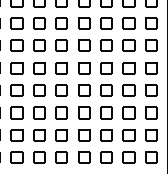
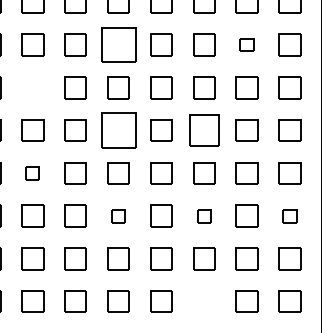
part: (61, 23) -> (117, 44), size x1.6
part: (128, 23) -> (246, 44), size x0.6
part: (16, 45) -> (31, 87), removed
part: (61, 68) -> (117, 131), size x1.6
part: (106, 68) -> (204, 131), size x1.4
part: (16, 90) -> (31, 173), size x0.6
part: (61, 112) -> (117, 215), size x0.6
part: (106, 112) -> (204, 215), size x0.6
part: (151, 112) -> (290, 215), size x0.6
part: (106, 157) -> (204, 301), removed

